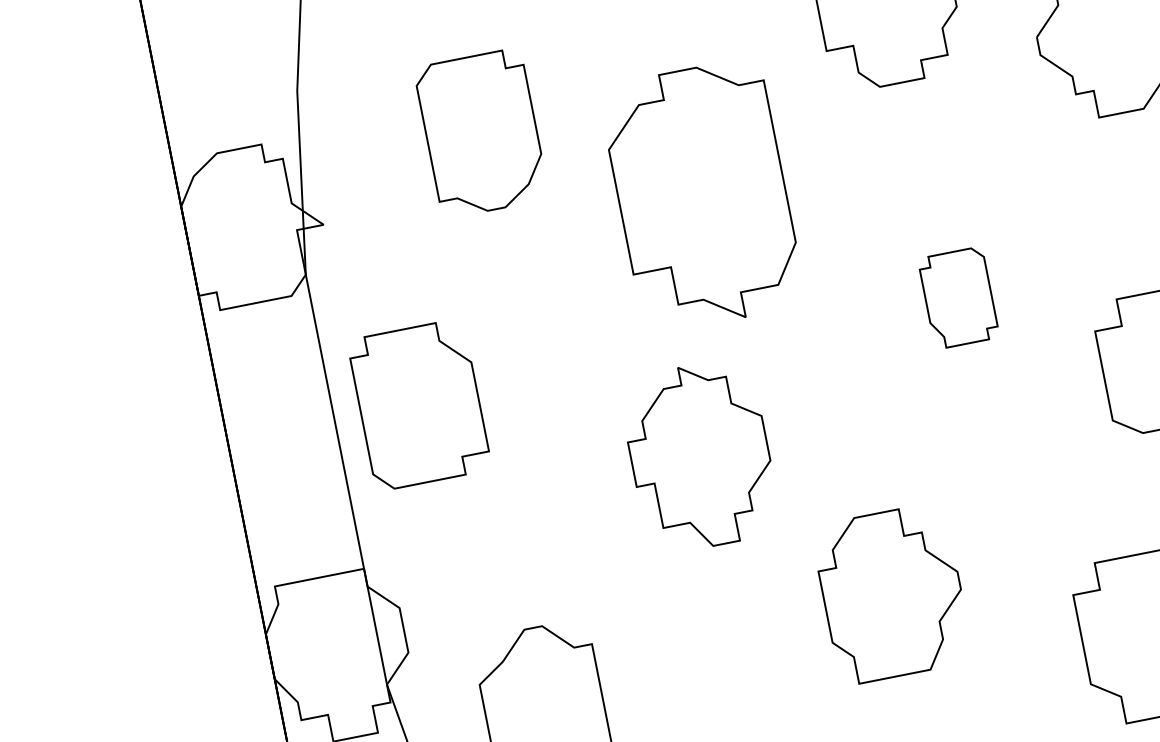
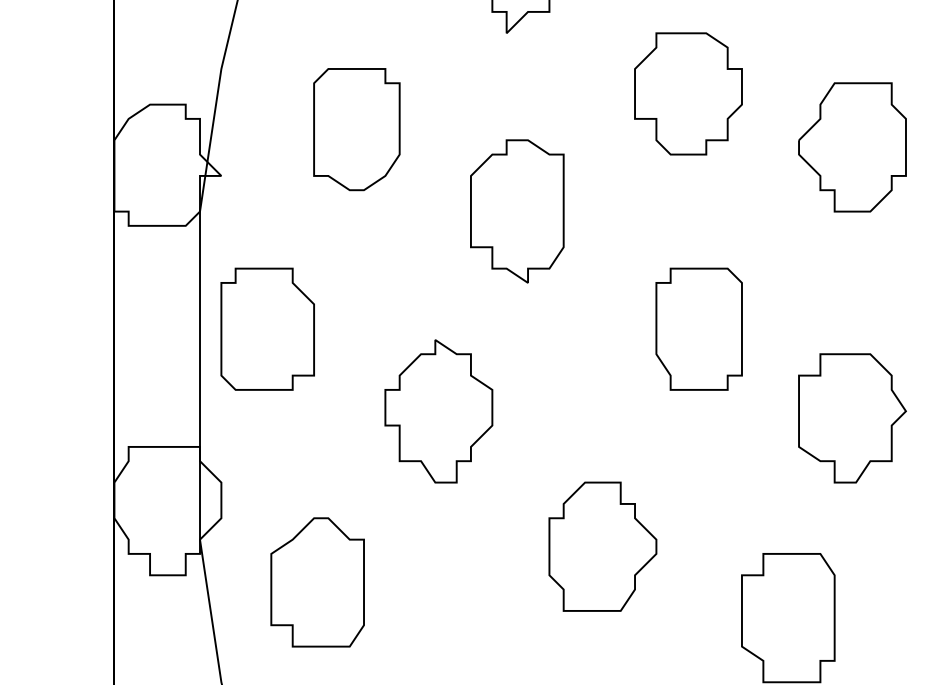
part: (702, 195) -> (517, 211), size x0.71
part: (957, 297) -> (698, 328), size x1.67
part: (699, 456) -> (438, 411), moved

